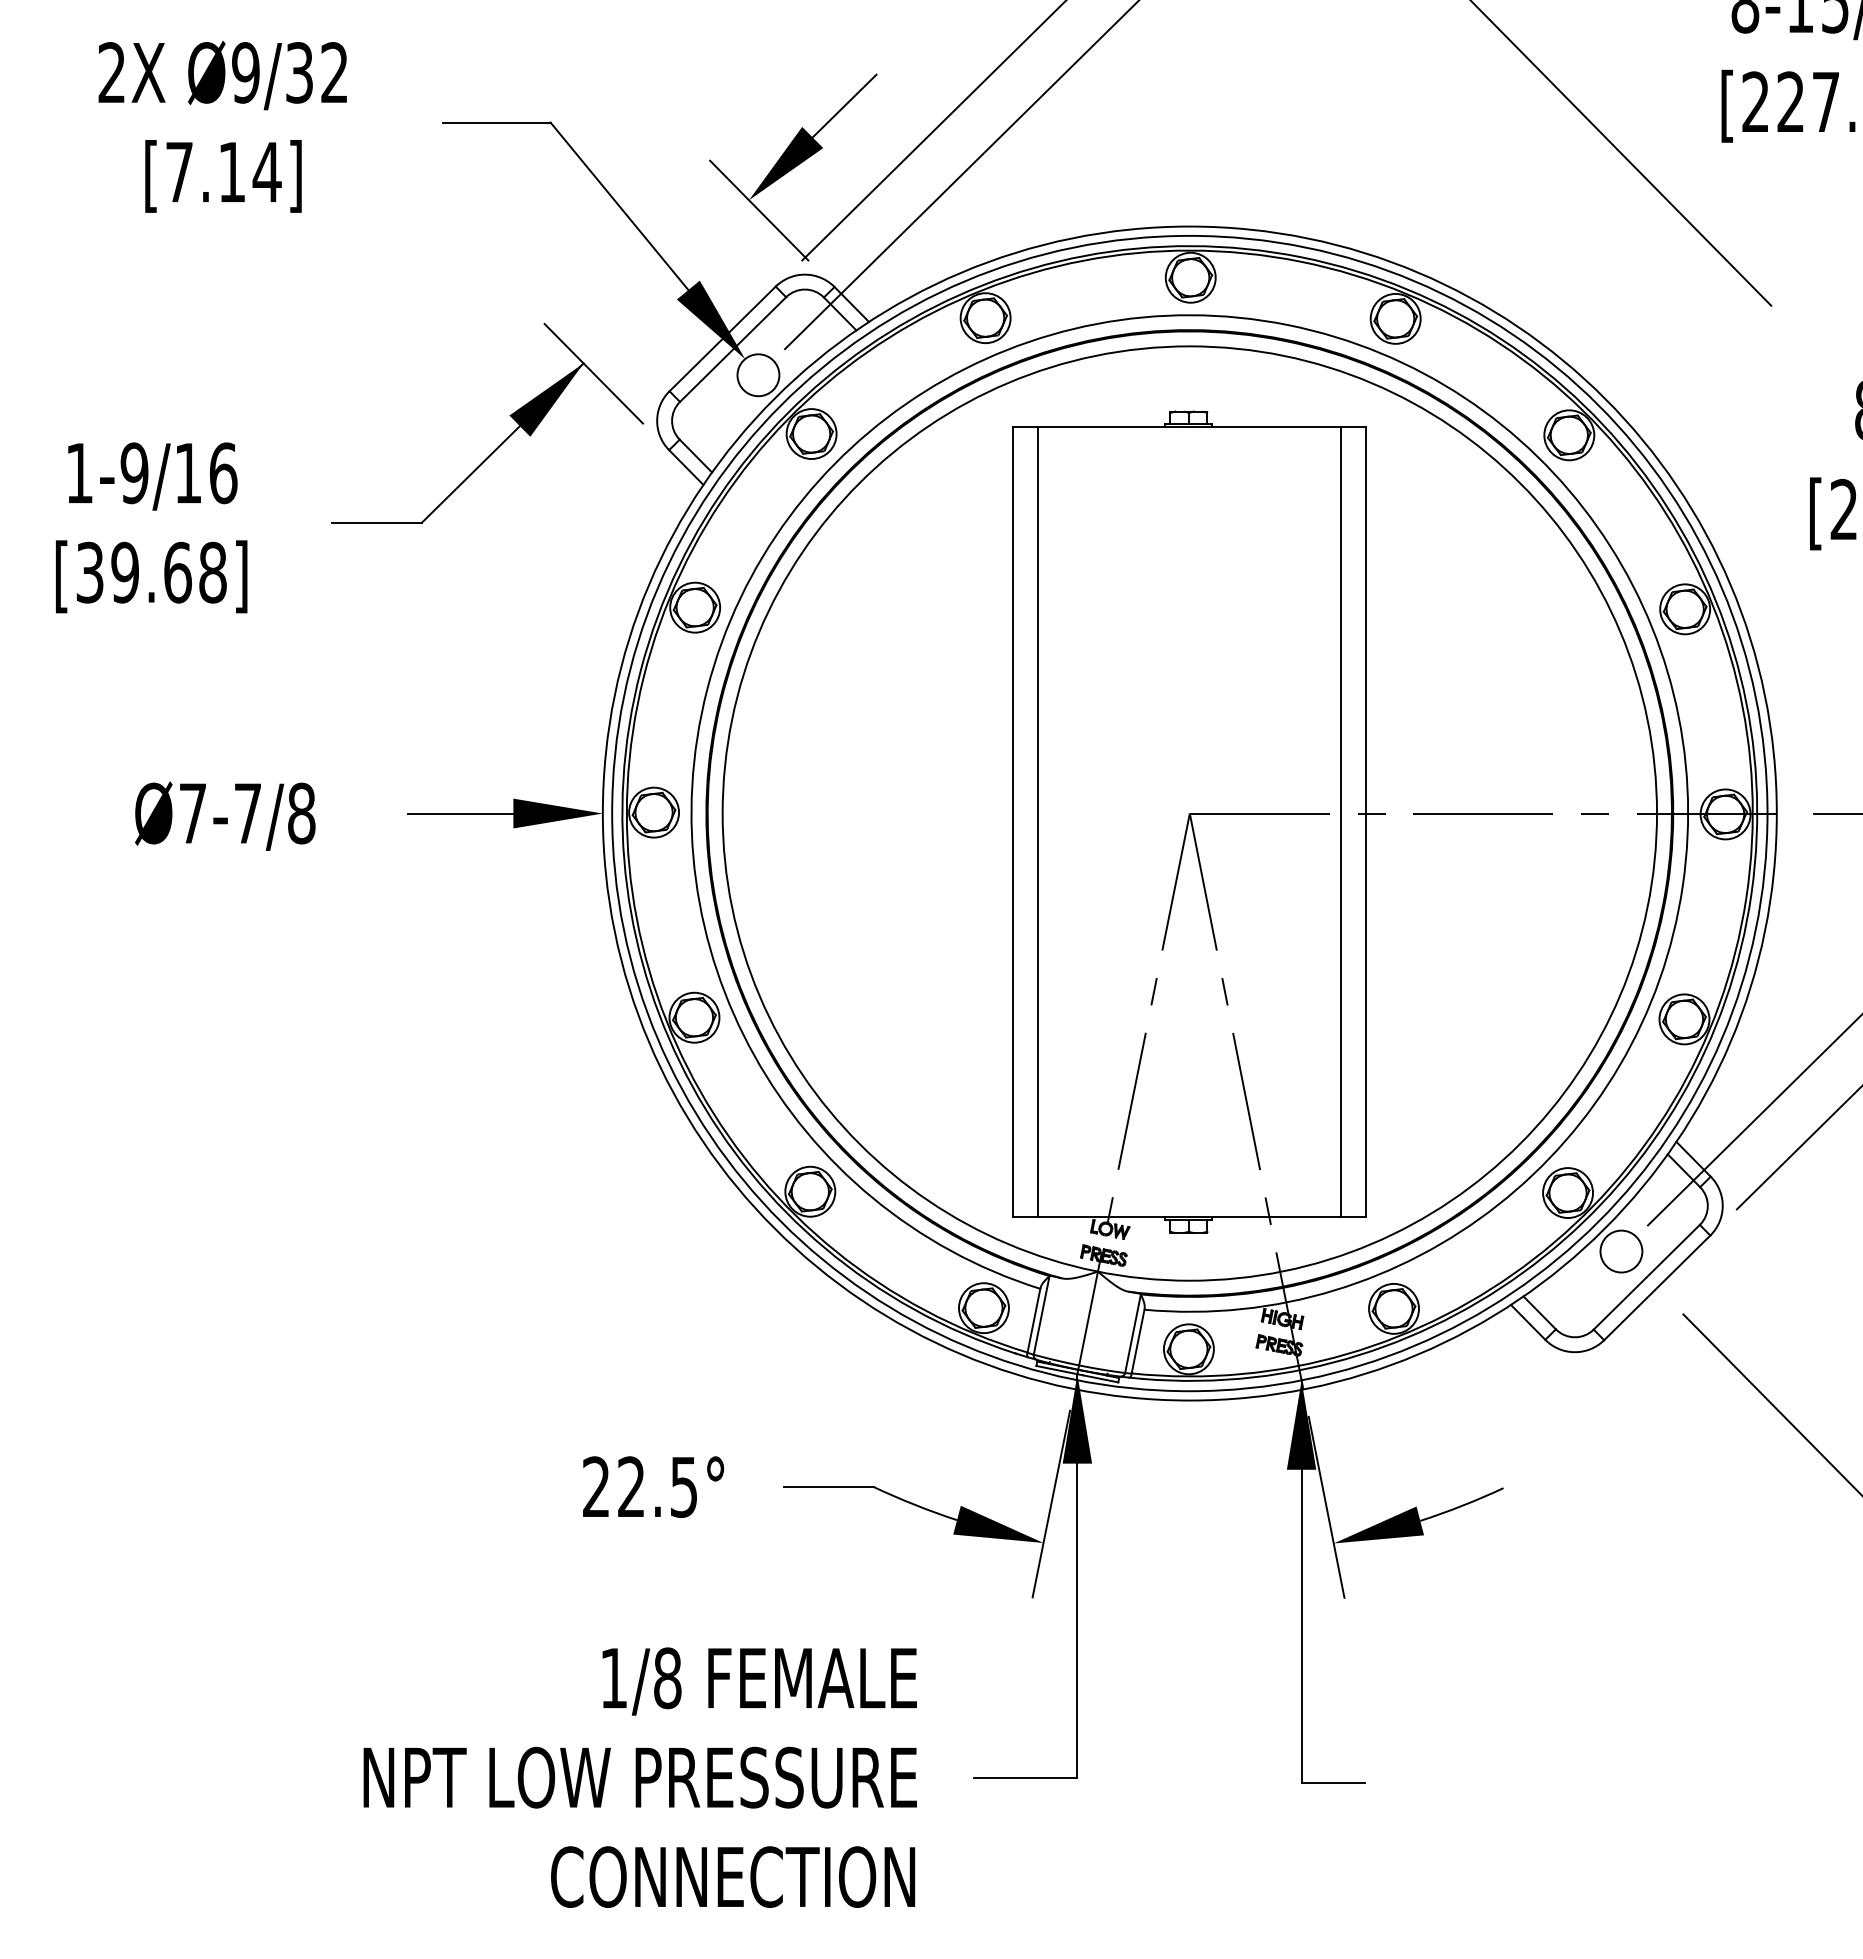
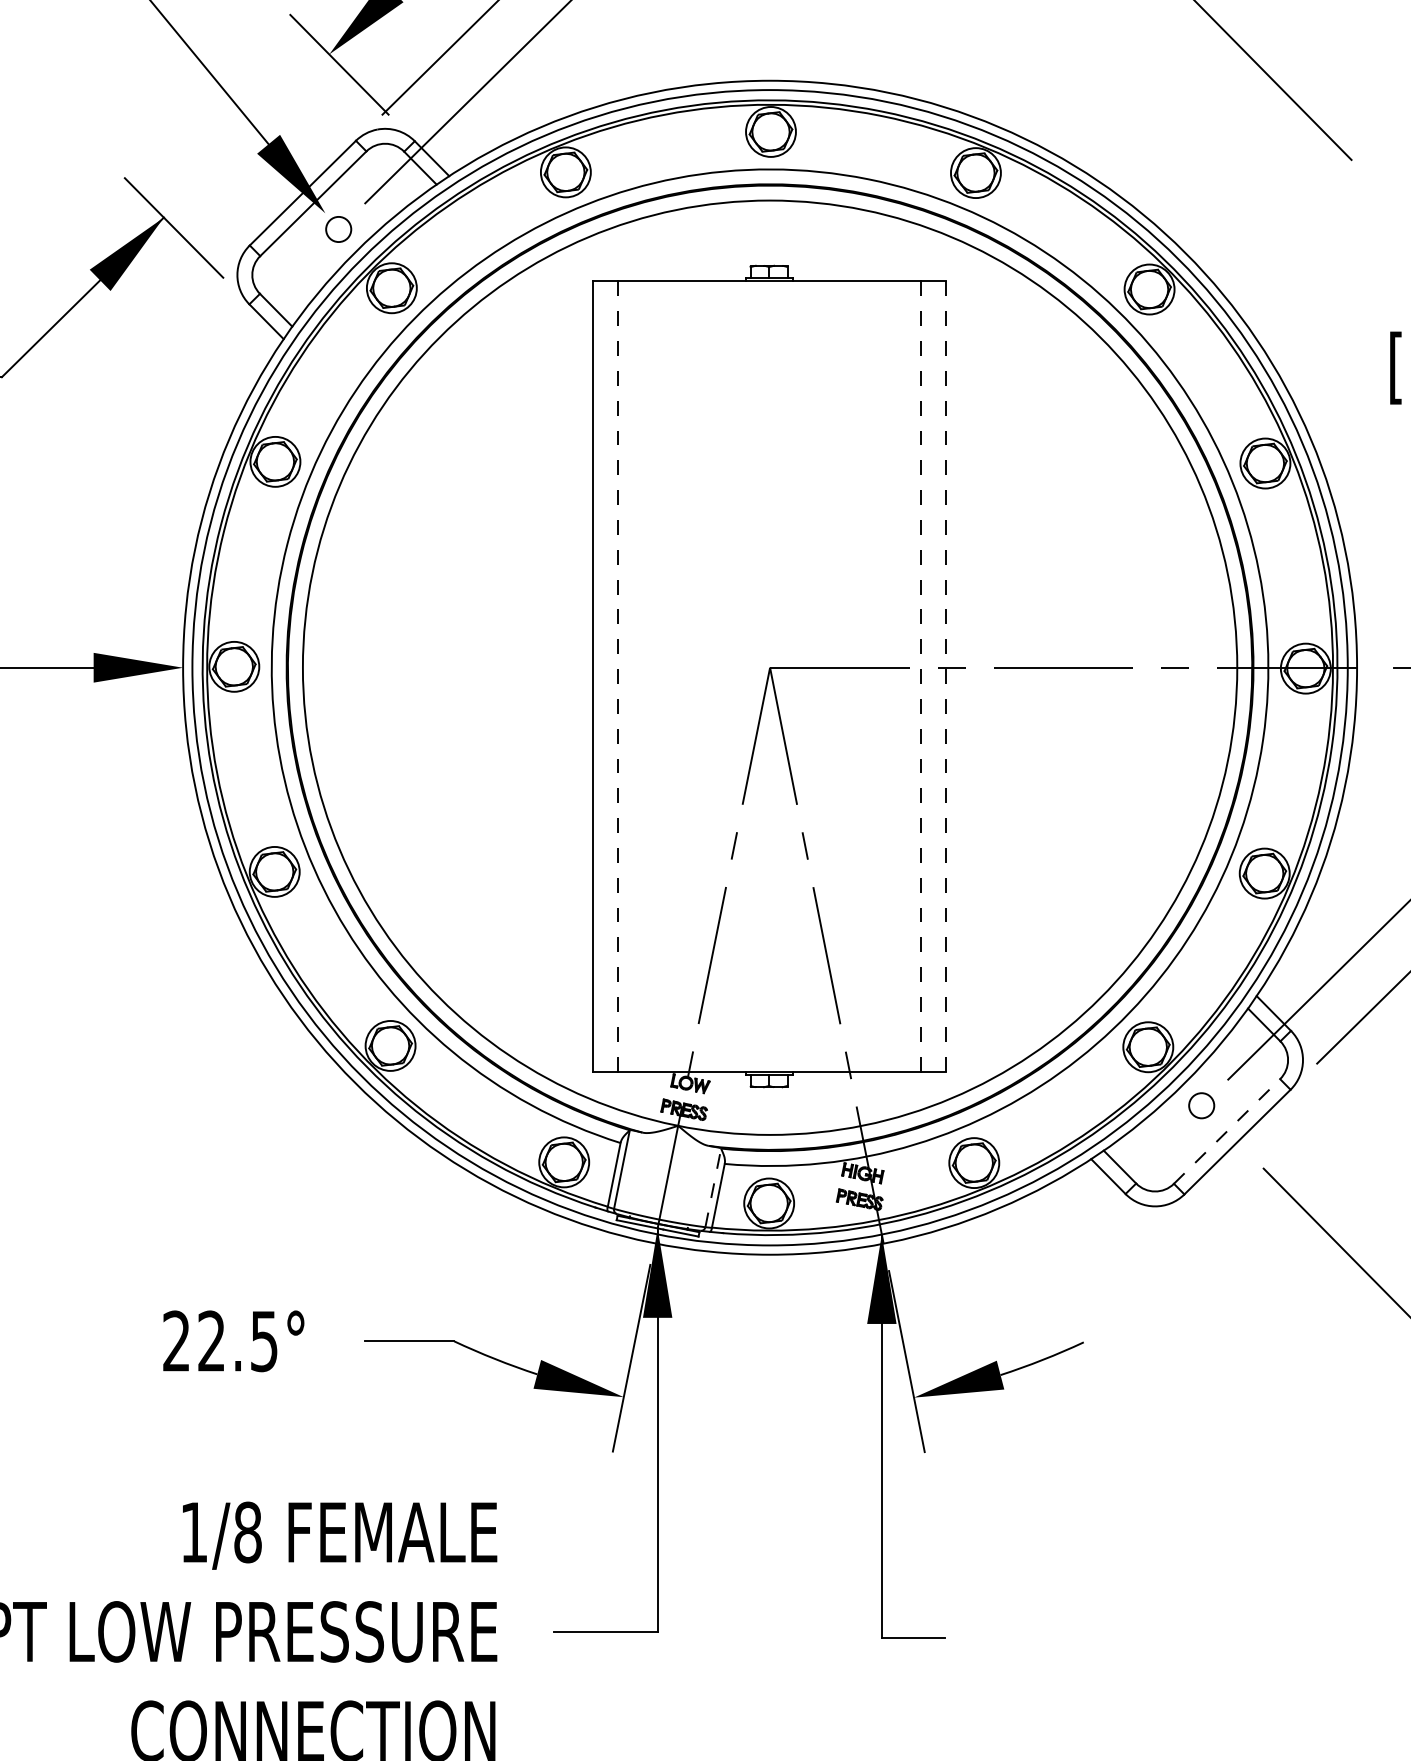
circle: (758, 375) -> (338, 229), size x0.6
line: (1037, 822) -> (617, 676), solid -> dashed
line: (1341, 822) -> (921, 676), solid -> dashed
line: (1366, 822) -> (946, 676), solid -> dashed
circle: (1621, 1251) -> (1201, 1105), size x0.6
line: (1646, 1277) -> (1226, 1131), solid -> dashed
line: (1133, 1333) -> (713, 1187), solid -> dashed

